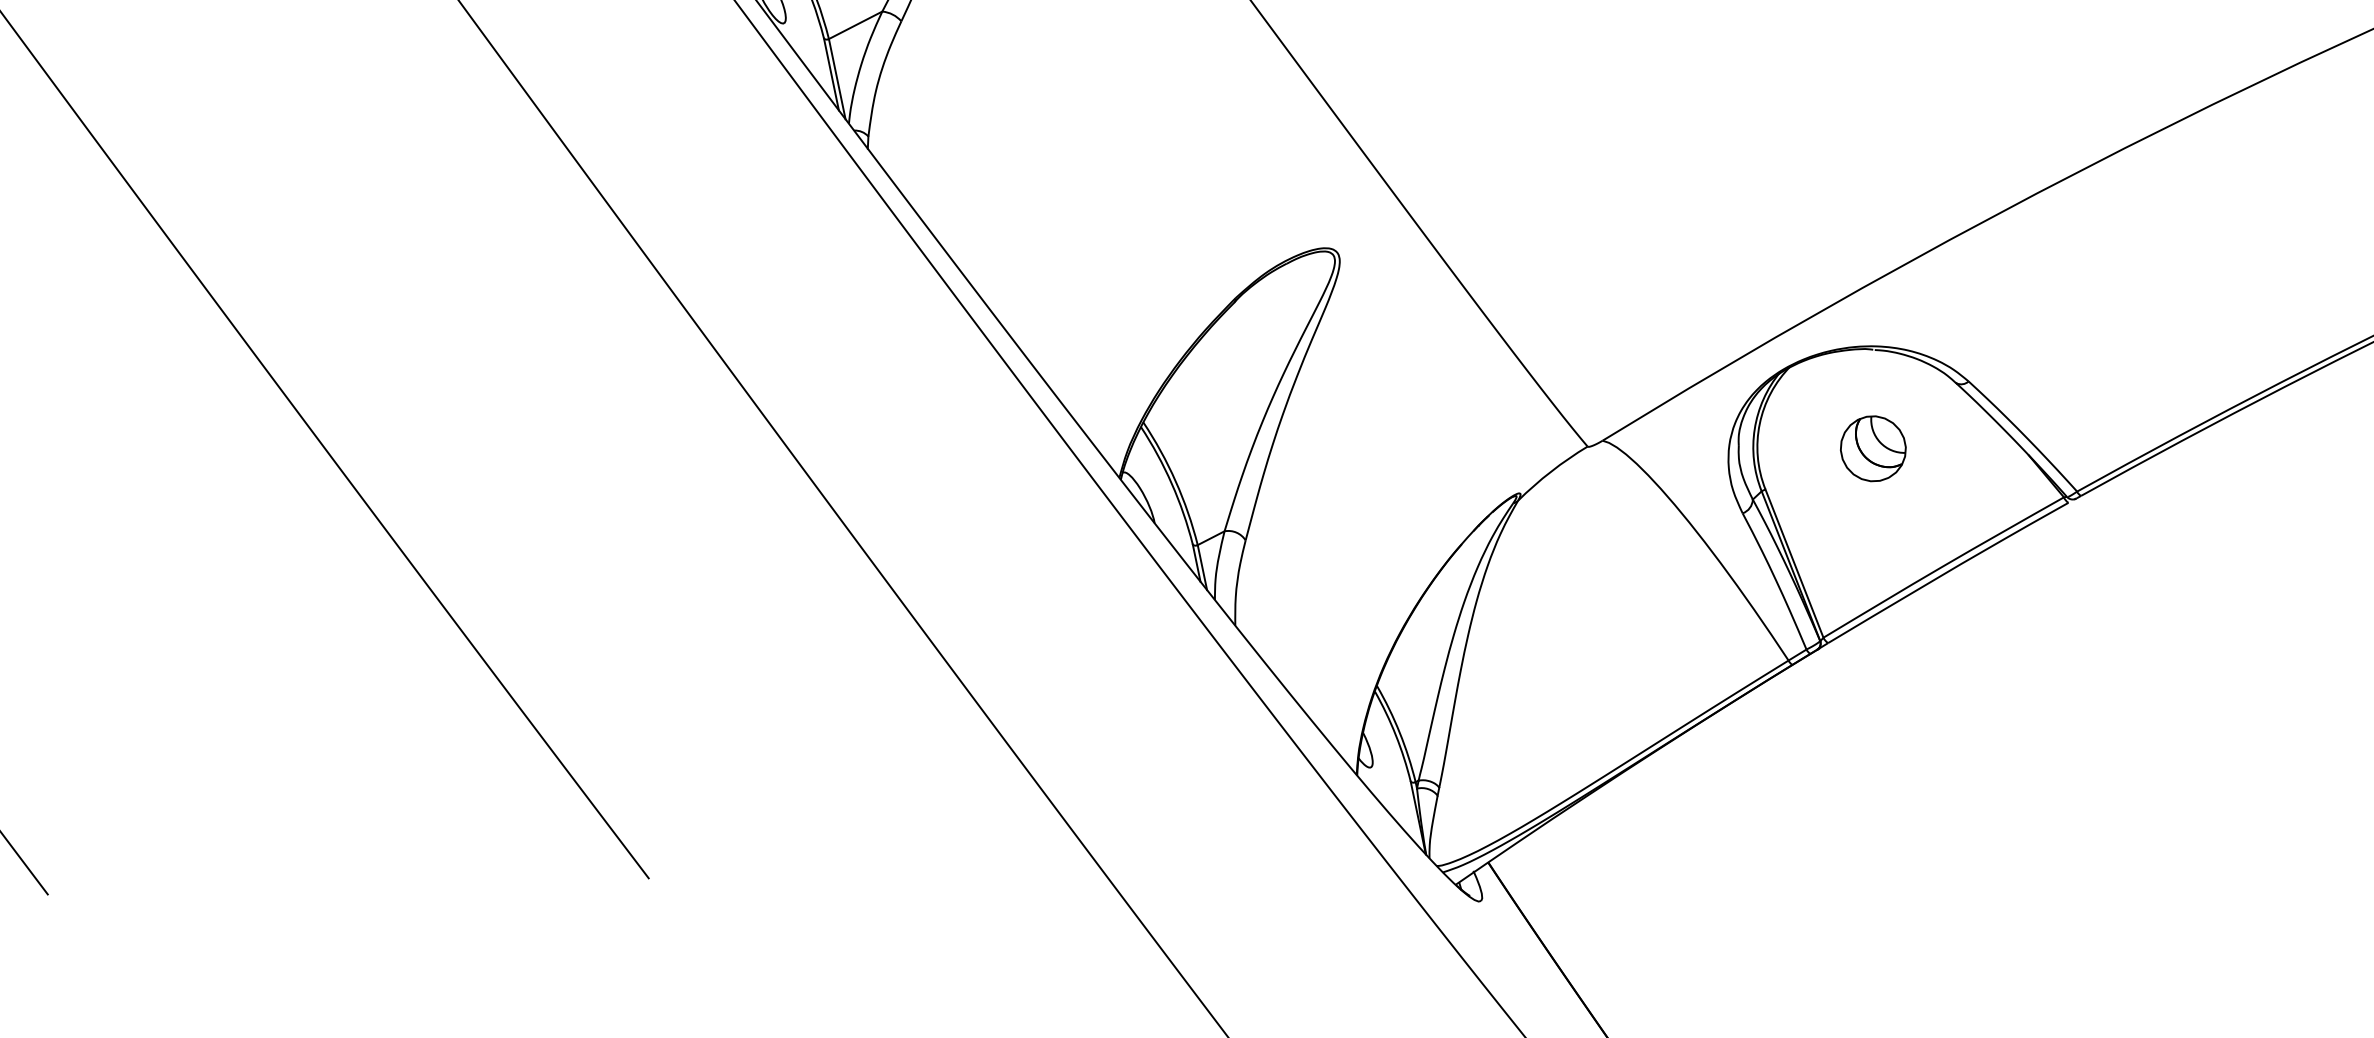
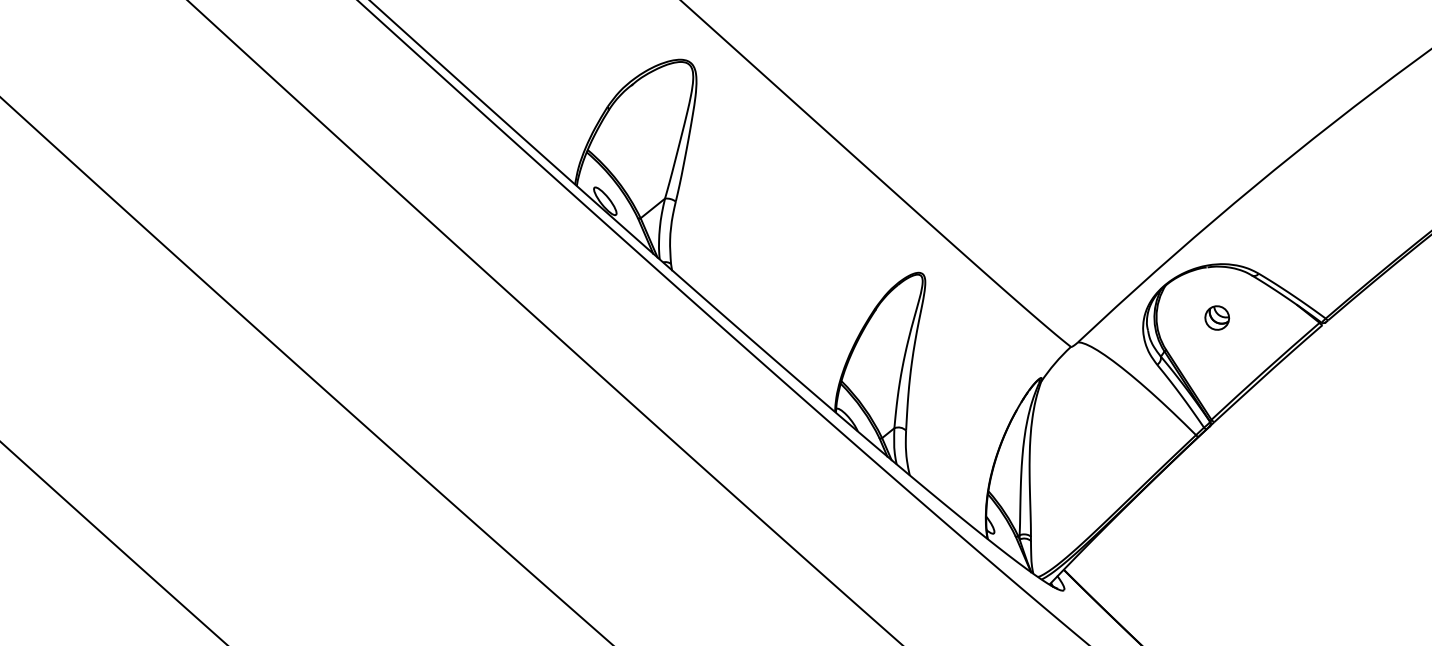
part: (1874, 447) -> (1217, 317), size x0.7

